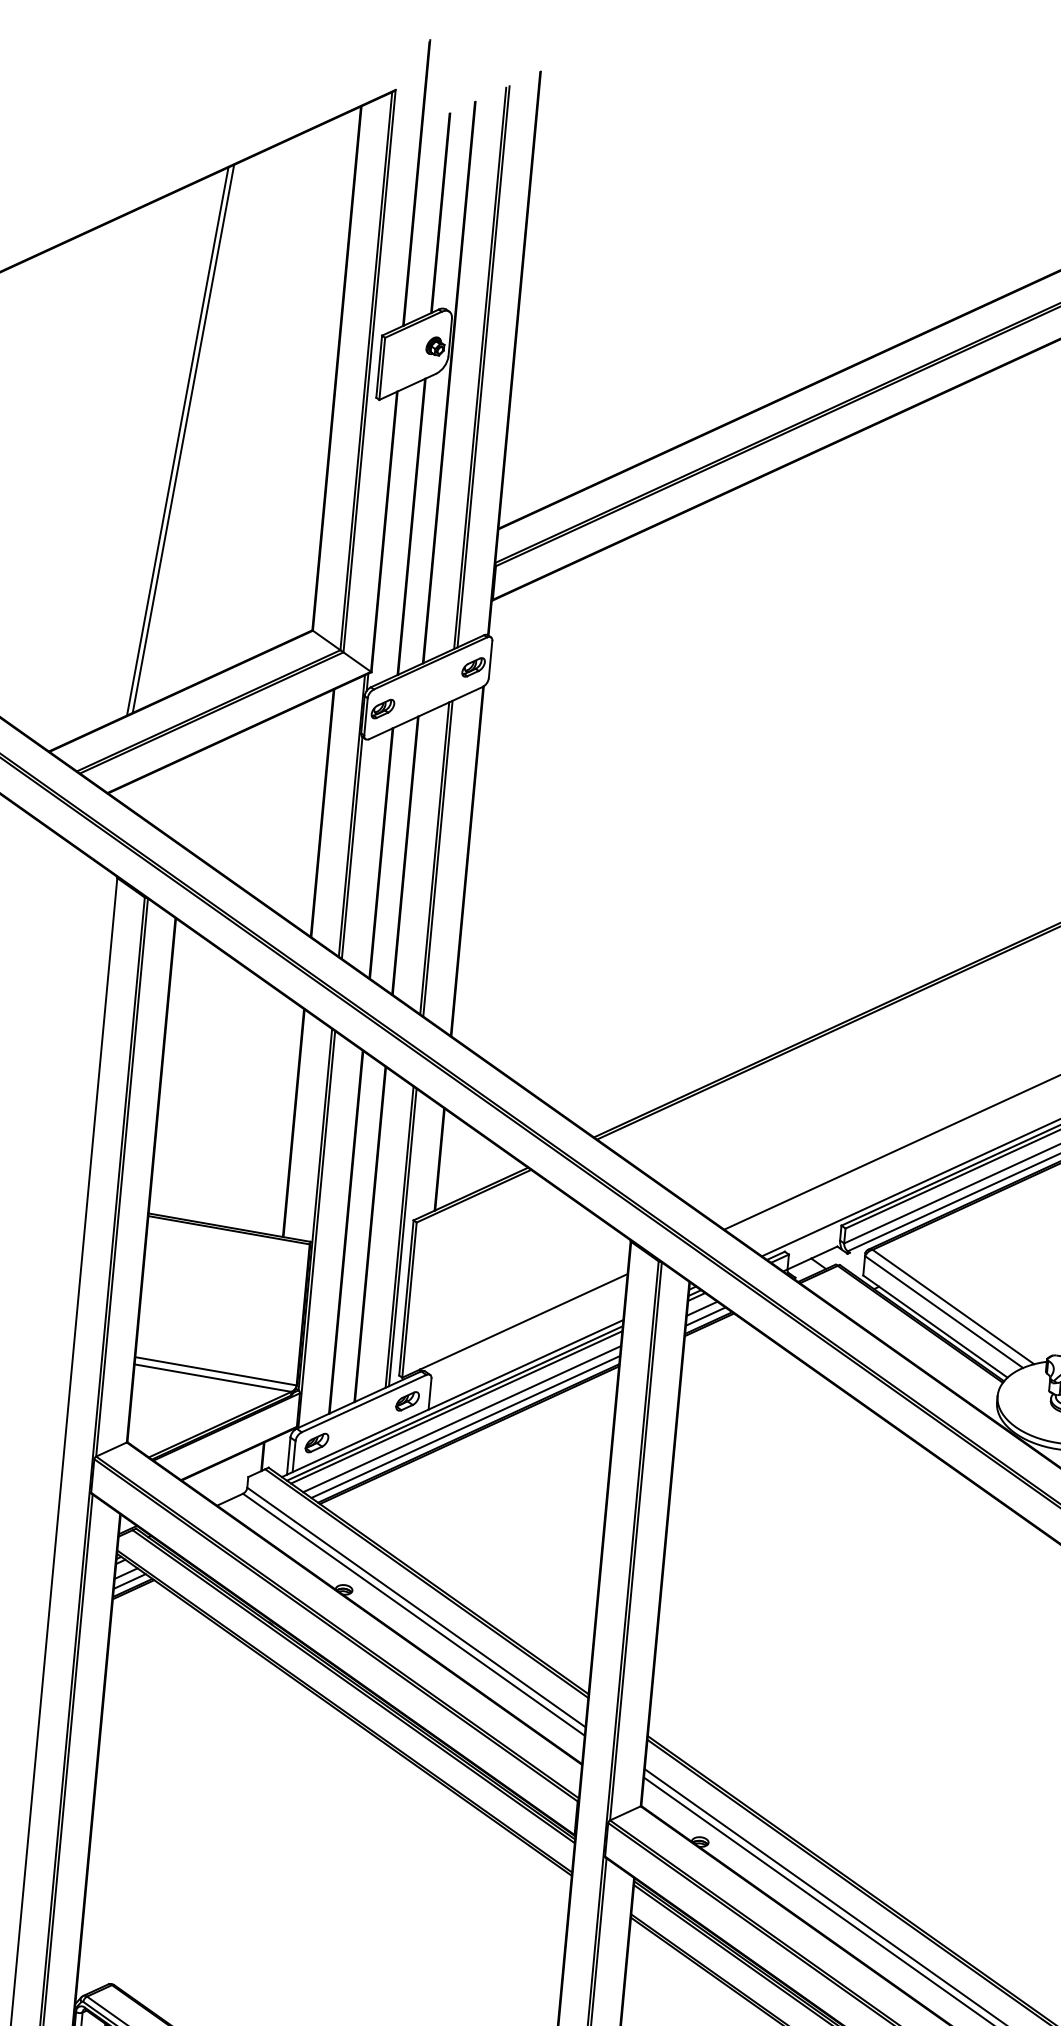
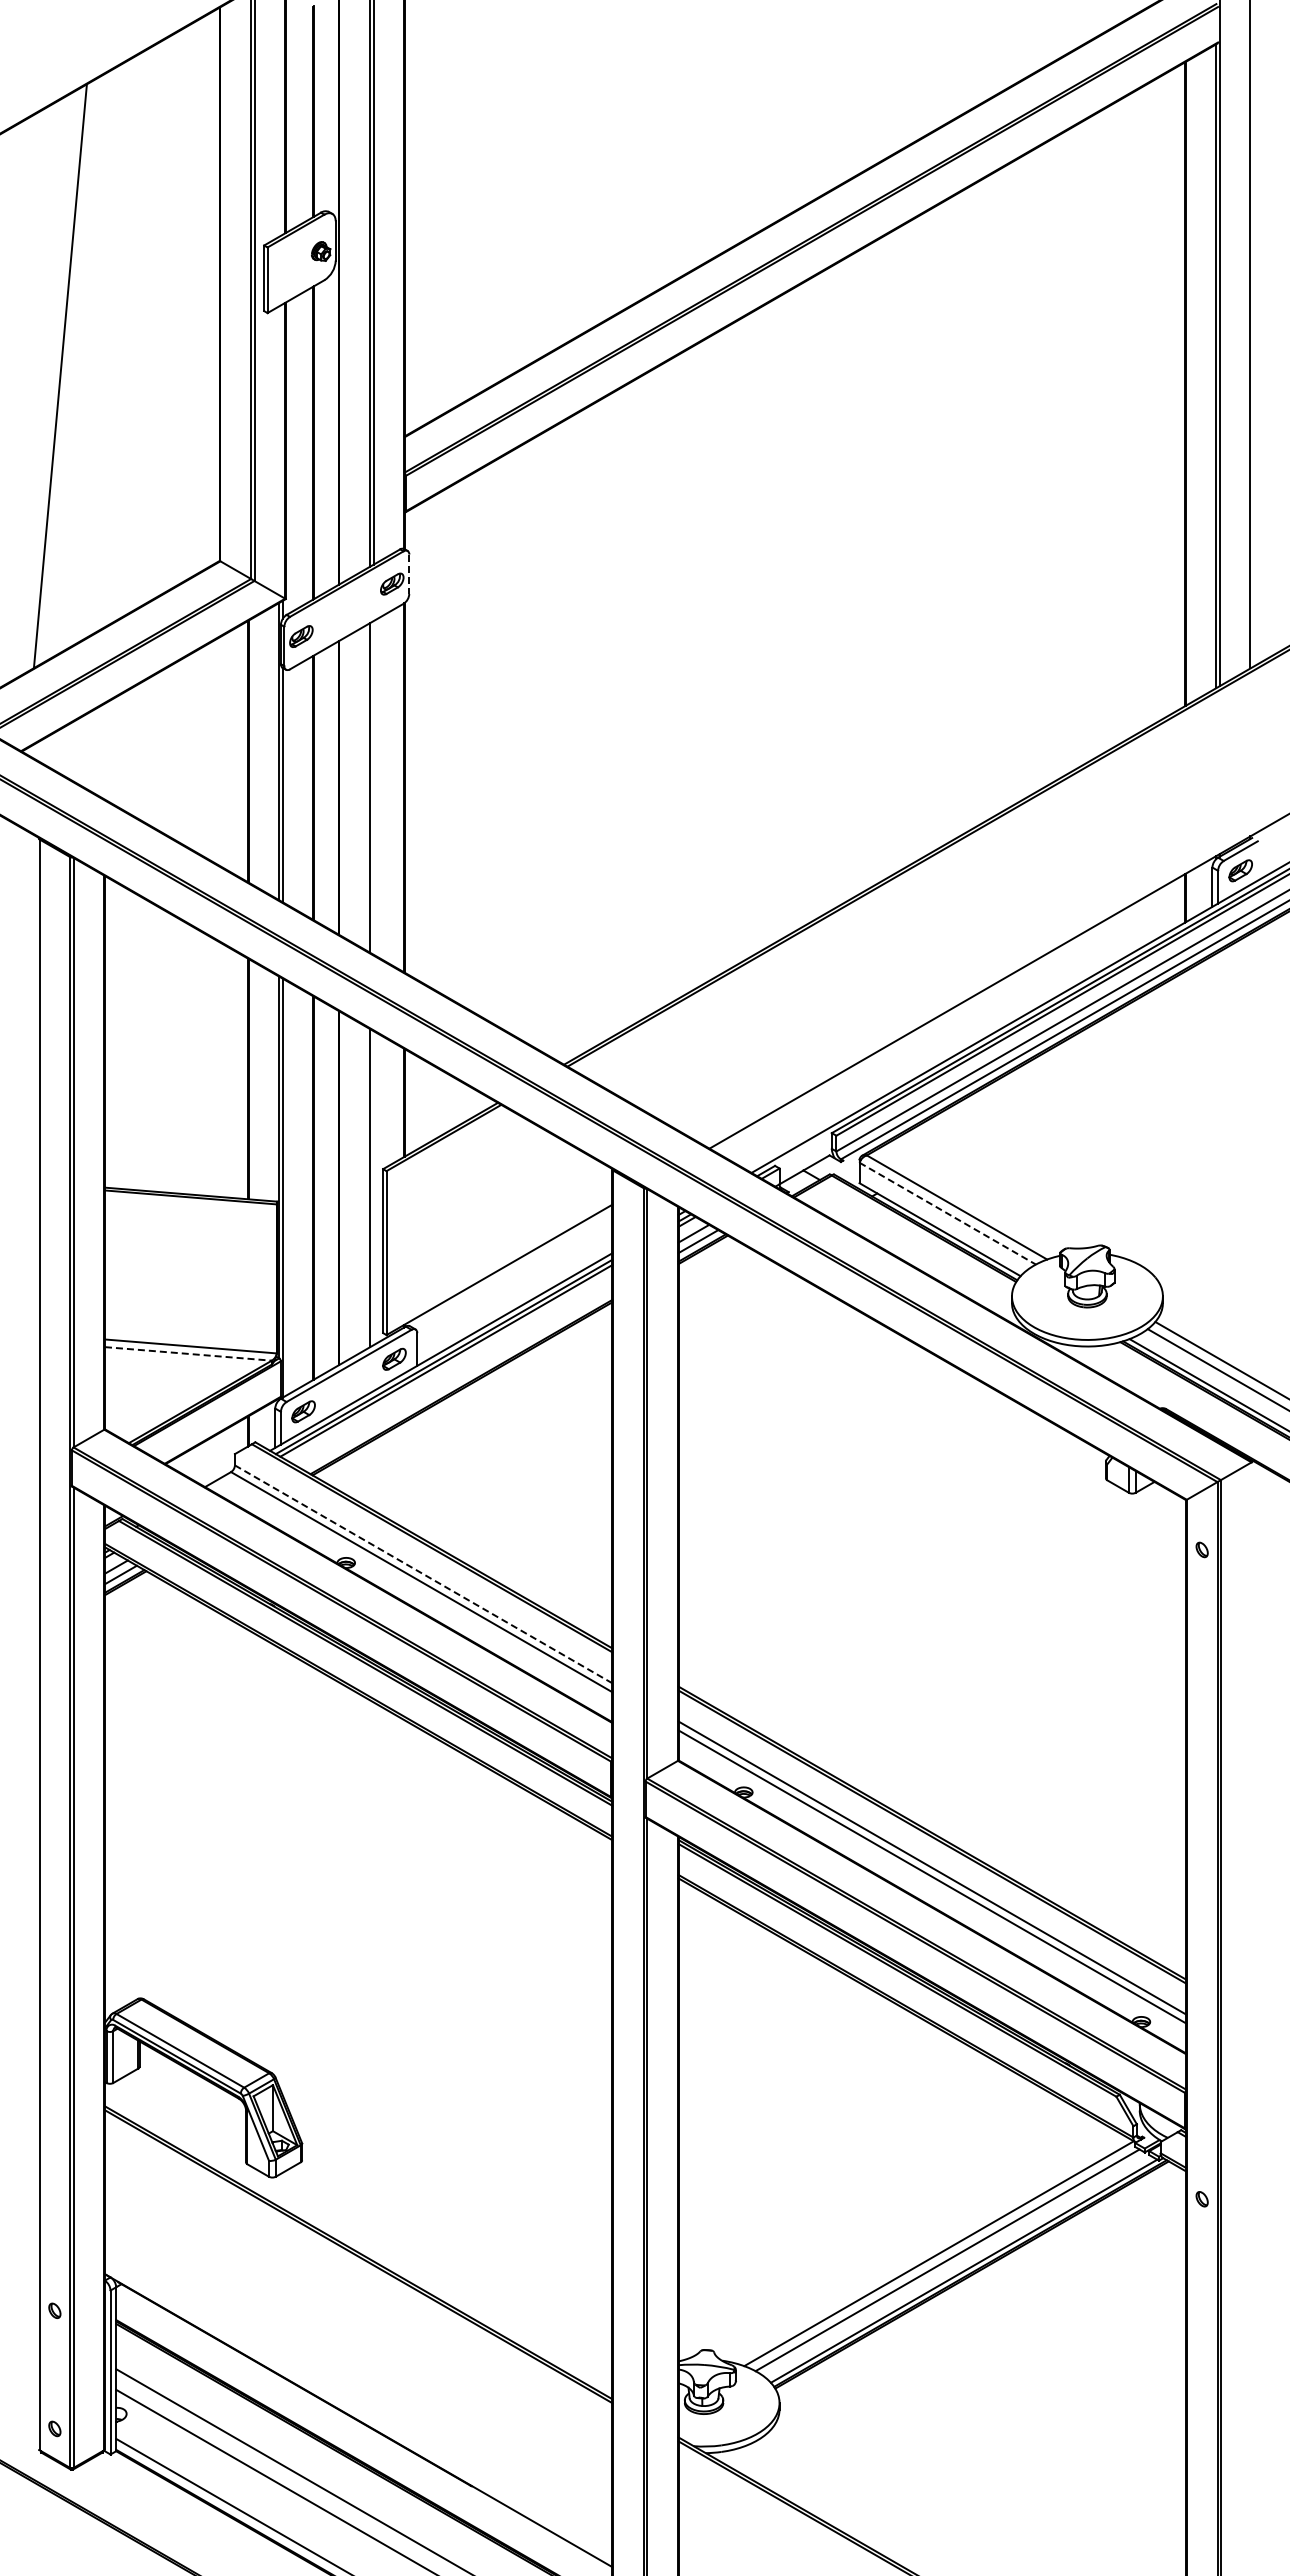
line: (182, 438) -> (65, 372), removed
line: (490, 659) -> (409, 574), solid -> dashed
line: (437, 858) -> (373, 787), removed
line: (402, 1237) -> (373, 1188), removed
line: (943, 1311) -> (947, 1213), solid -> dashed
line: (213, 1377) -> (188, 1353), solid -> dashed
line: (462, 1419) -> (453, 1372), removed
line: (465, 1426) -> (457, 1380), removed
line: (416, 1607) -> (423, 1574), solid -> dashed

